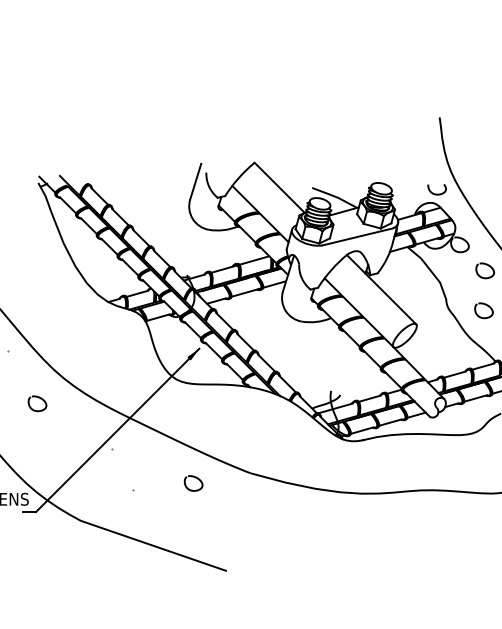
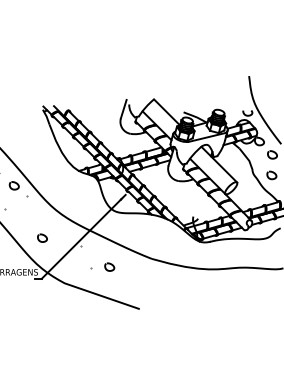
curve: (39, 400) -> (43, 236), moved
curve: (193, 478) -> (109, 264), moved

